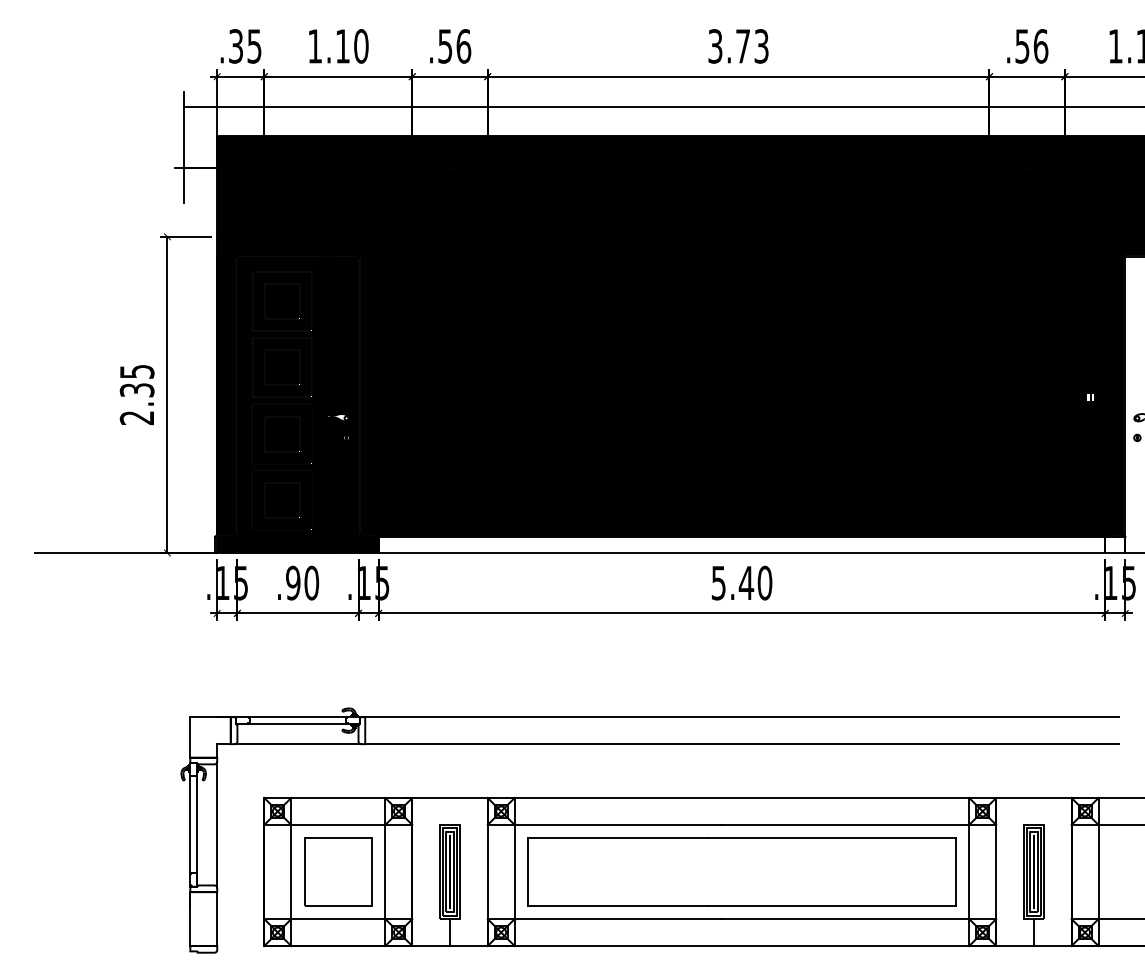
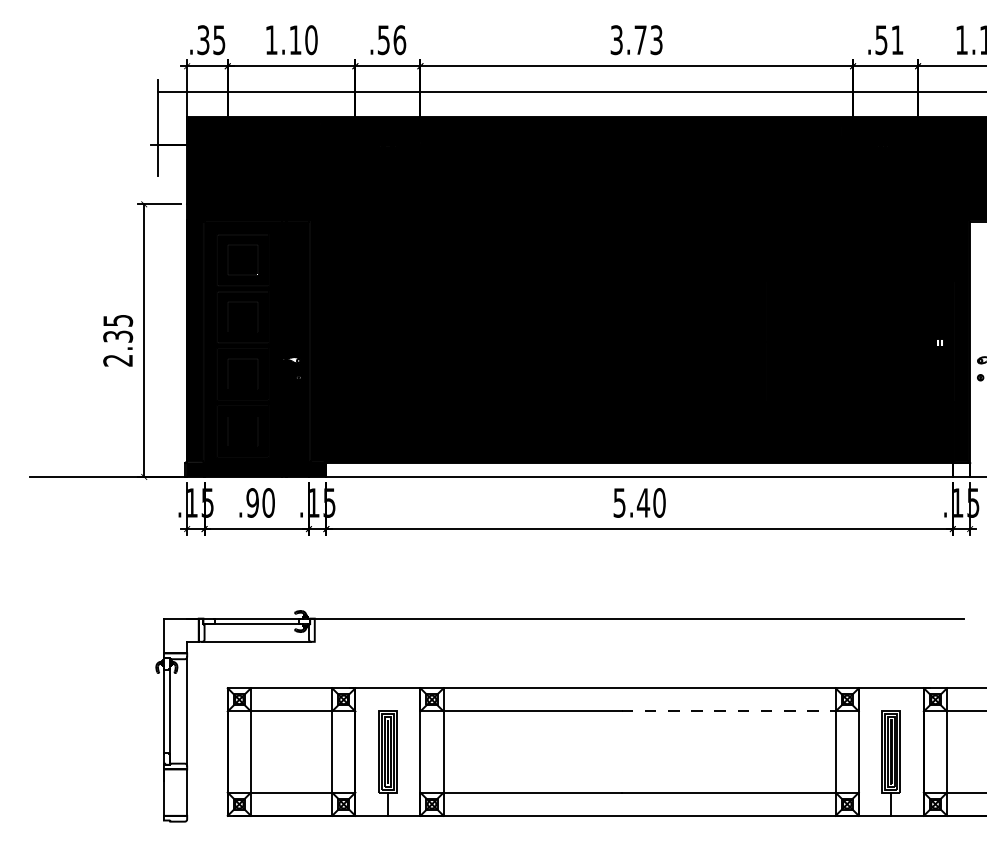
text: (1041, 46) -> (897, 40), .56 -> .51
line: (741, 743) -> (639, 641), removed
line: (846, 824) -> (729, 711), solid -> dashed
part: (338, 871) -> (291, 751), removed
part: (741, 871) -> (639, 751), removed

